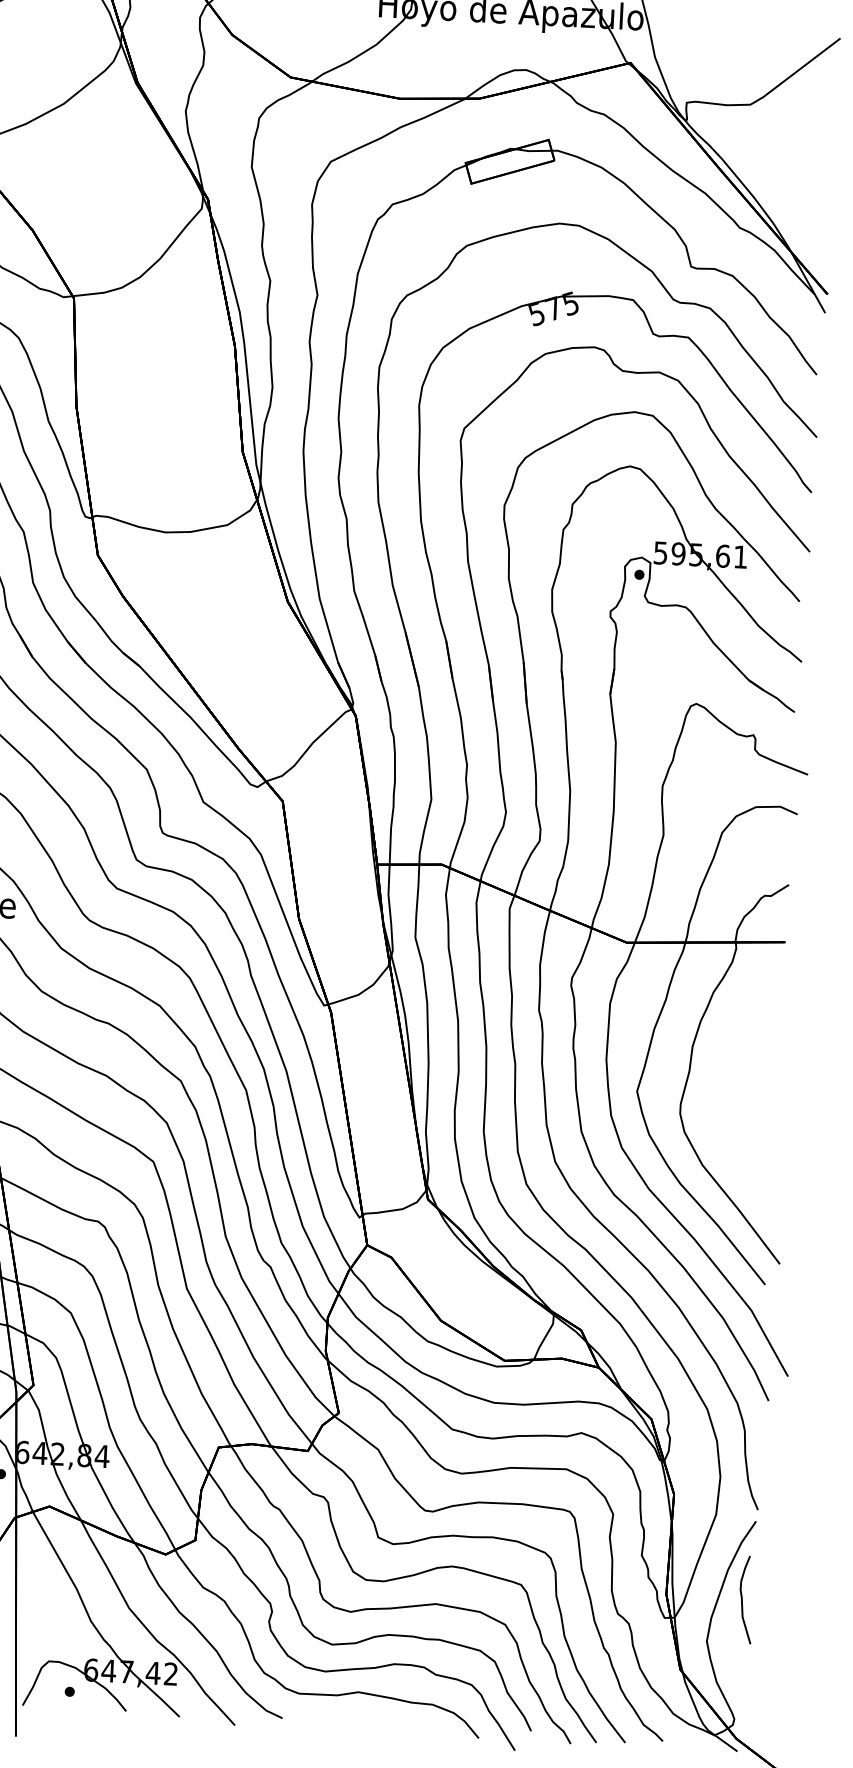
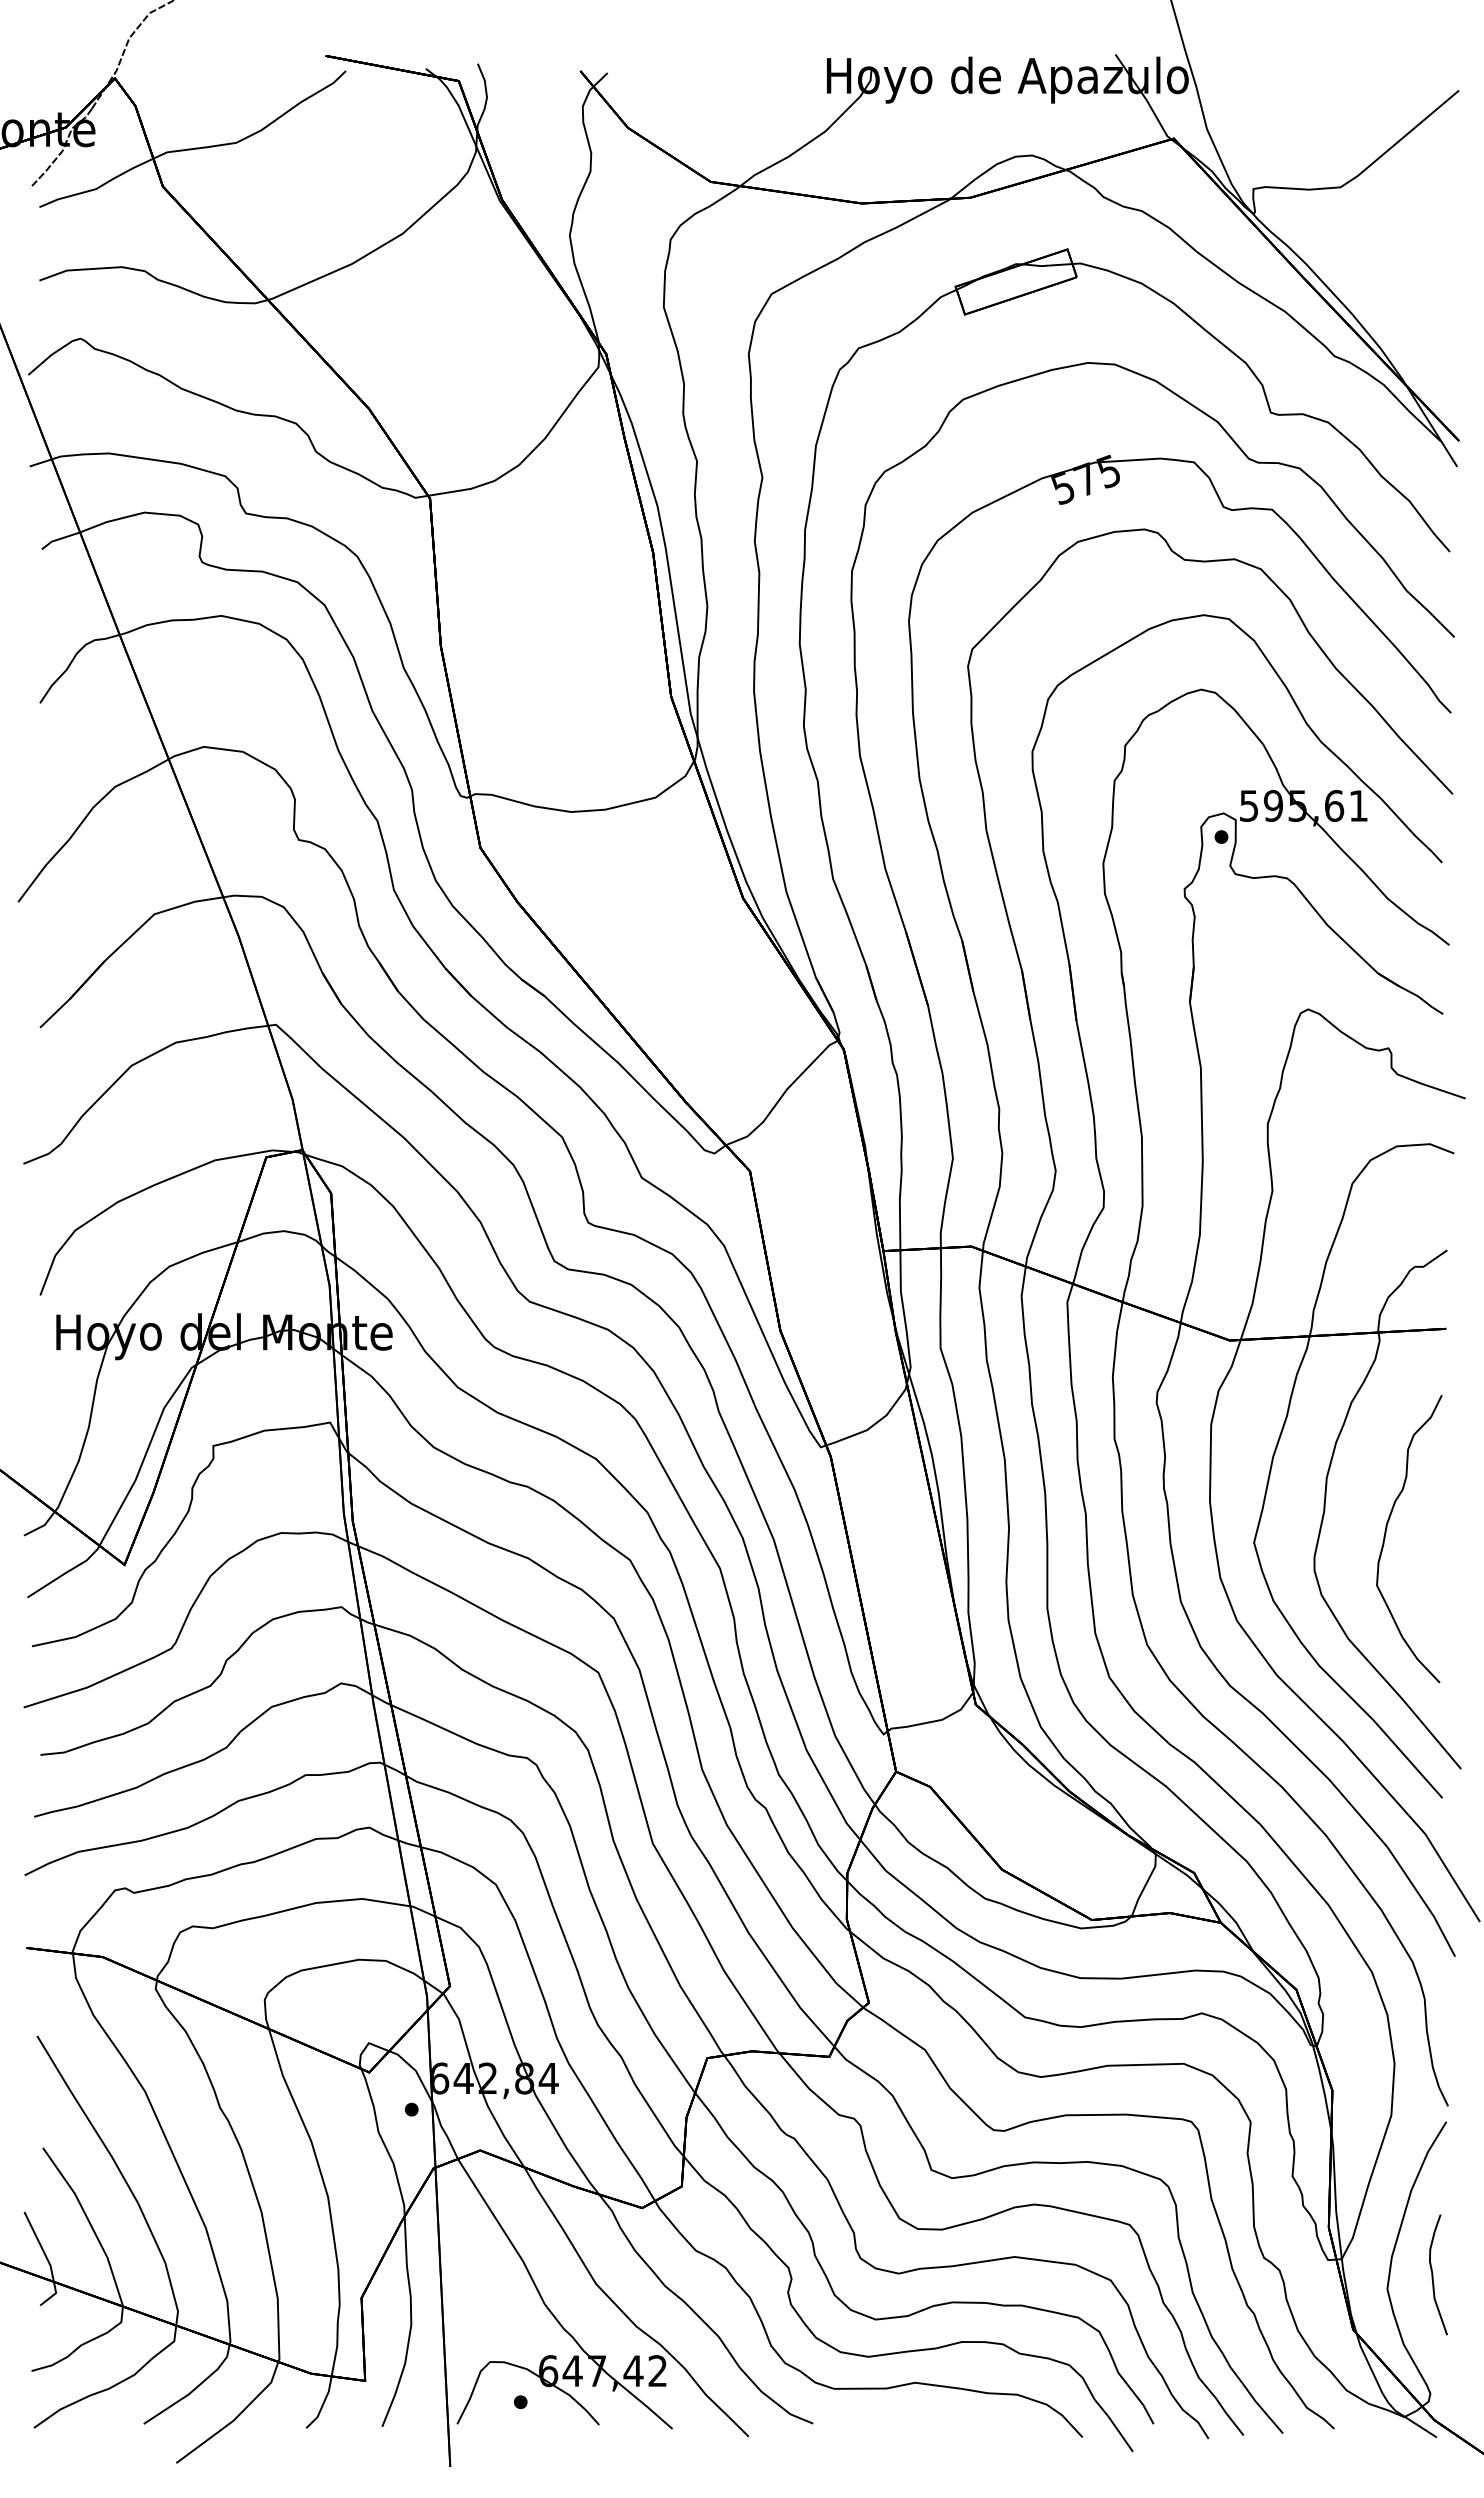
curve: (734, 1089) -> (1386, 1533), added
curve: (742, 1599) -> (1433, 2274), moved

